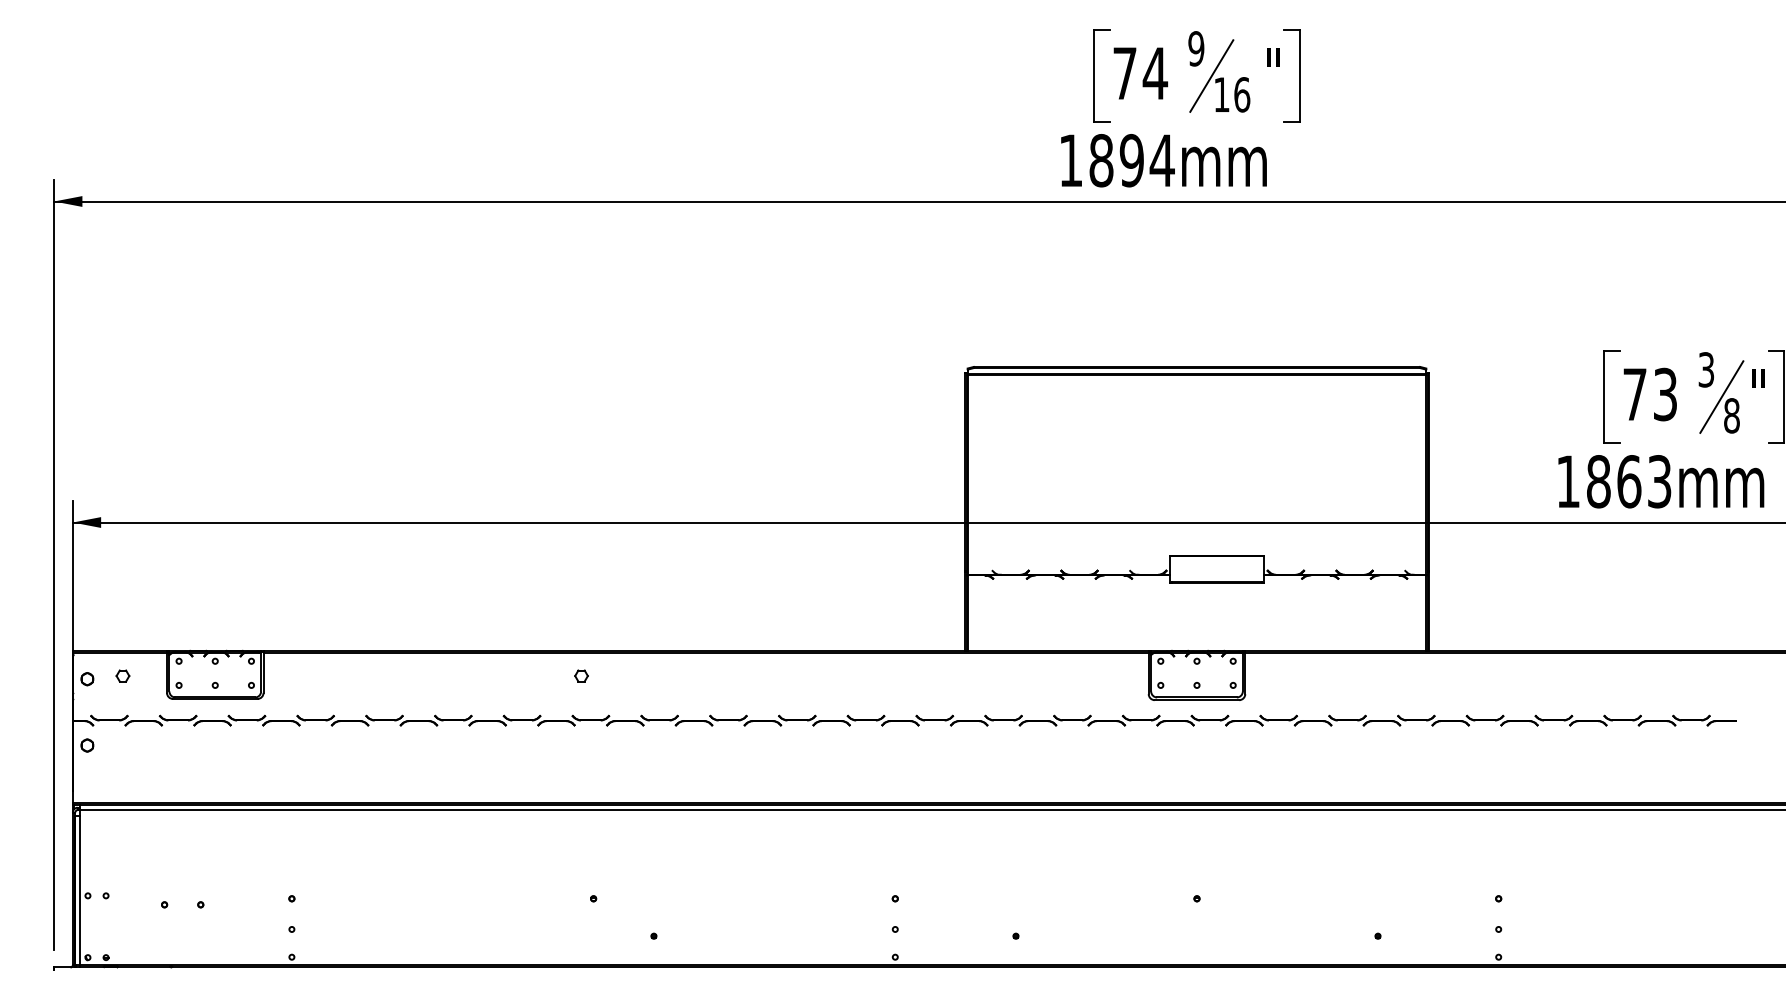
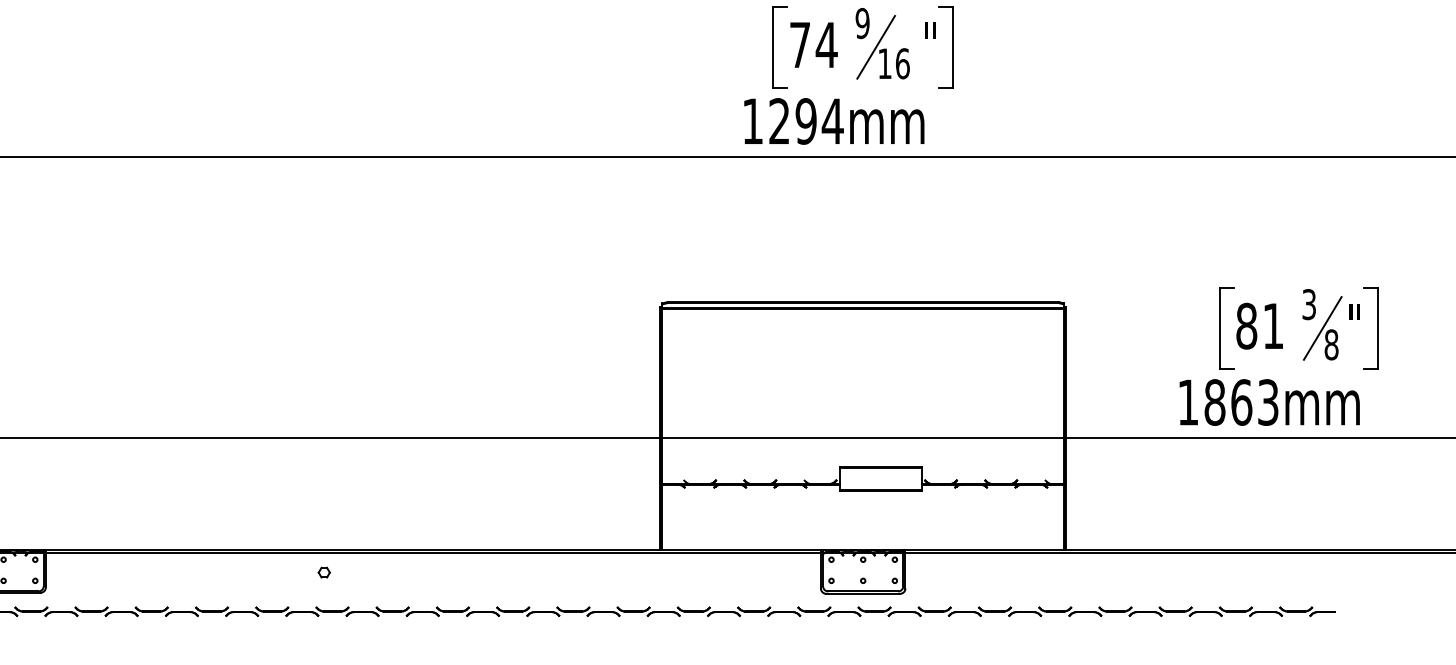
text: (1101, 160) -> (779, 121), 1894mm -> 1294mm
text: (1649, 394) -> (1259, 326), 73 -> 81

